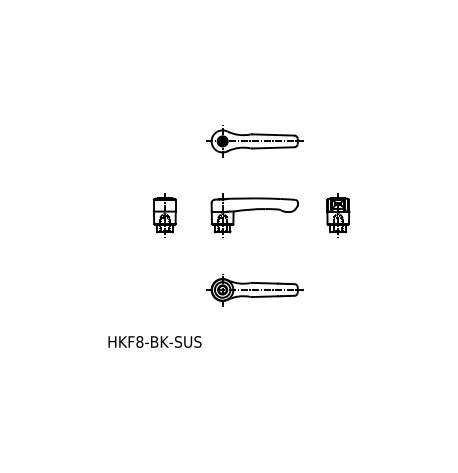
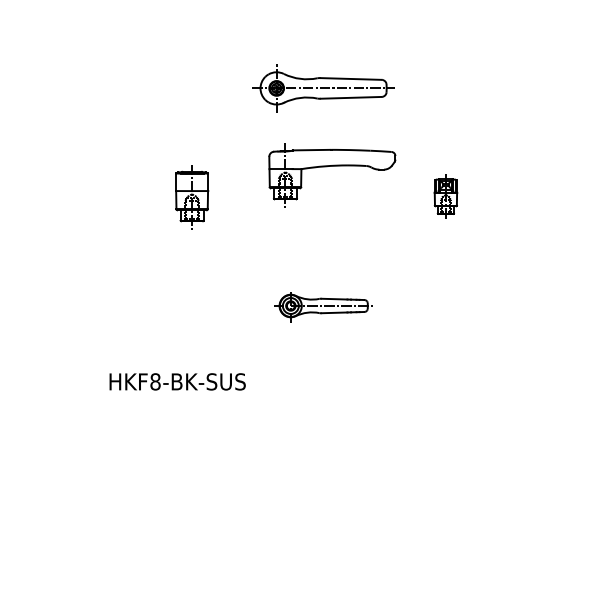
part: (254, 215) -> (332, 174), moved
part: (338, 215) -> (446, 196), size x0.7
part: (254, 290) -> (323, 306), size x0.7

